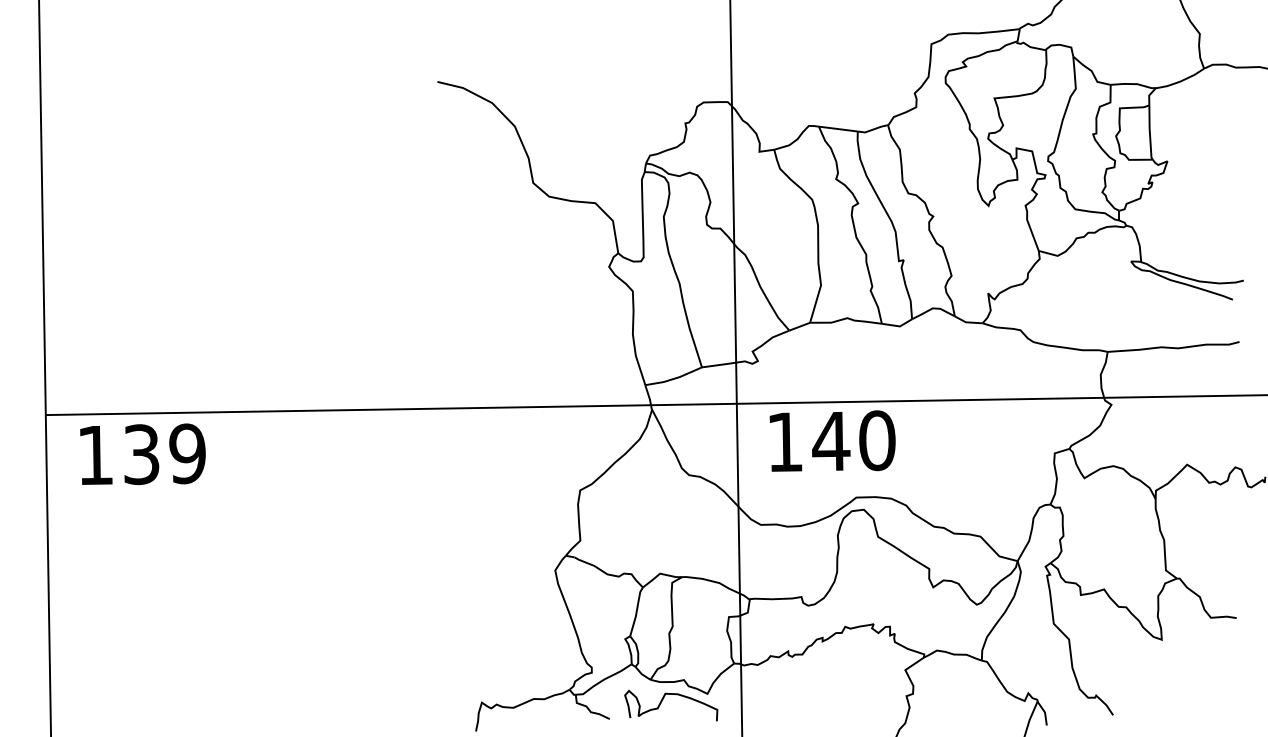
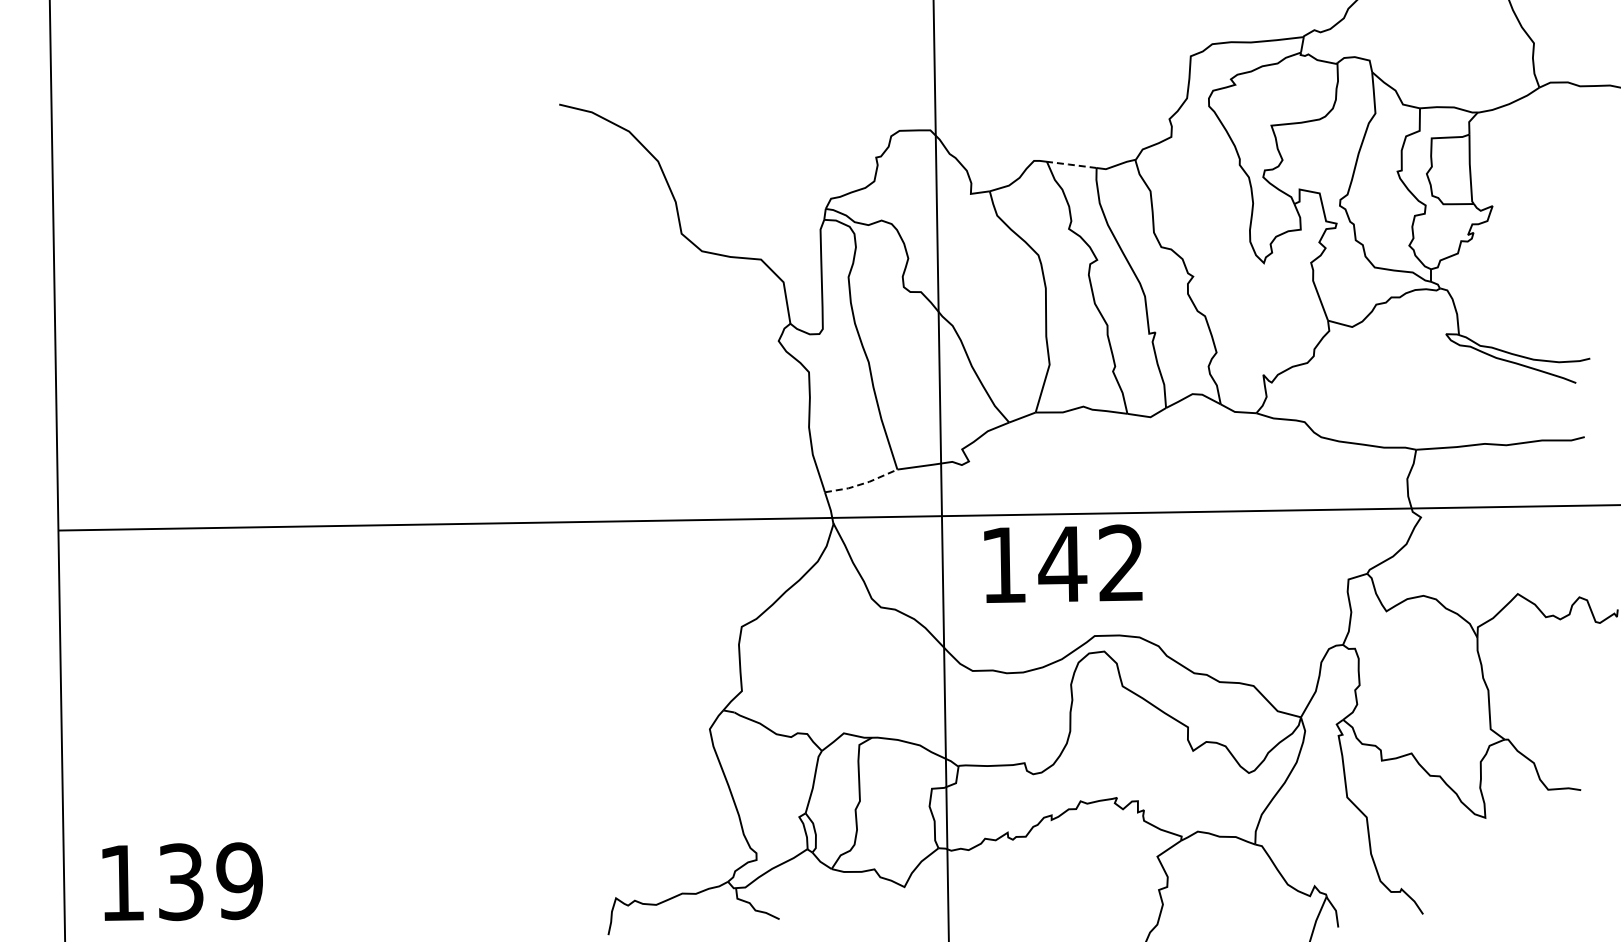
line: (838, 128) -> (1071, 164), solid -> dashed
line: (674, 378) -> (862, 483), solid -> dashed
text: (877, 440) -> (1121, 563), 140 -> 142
text: (142, 454) -> (182, 881), moved
curve: (662, 702) -> (846, 897), removed

